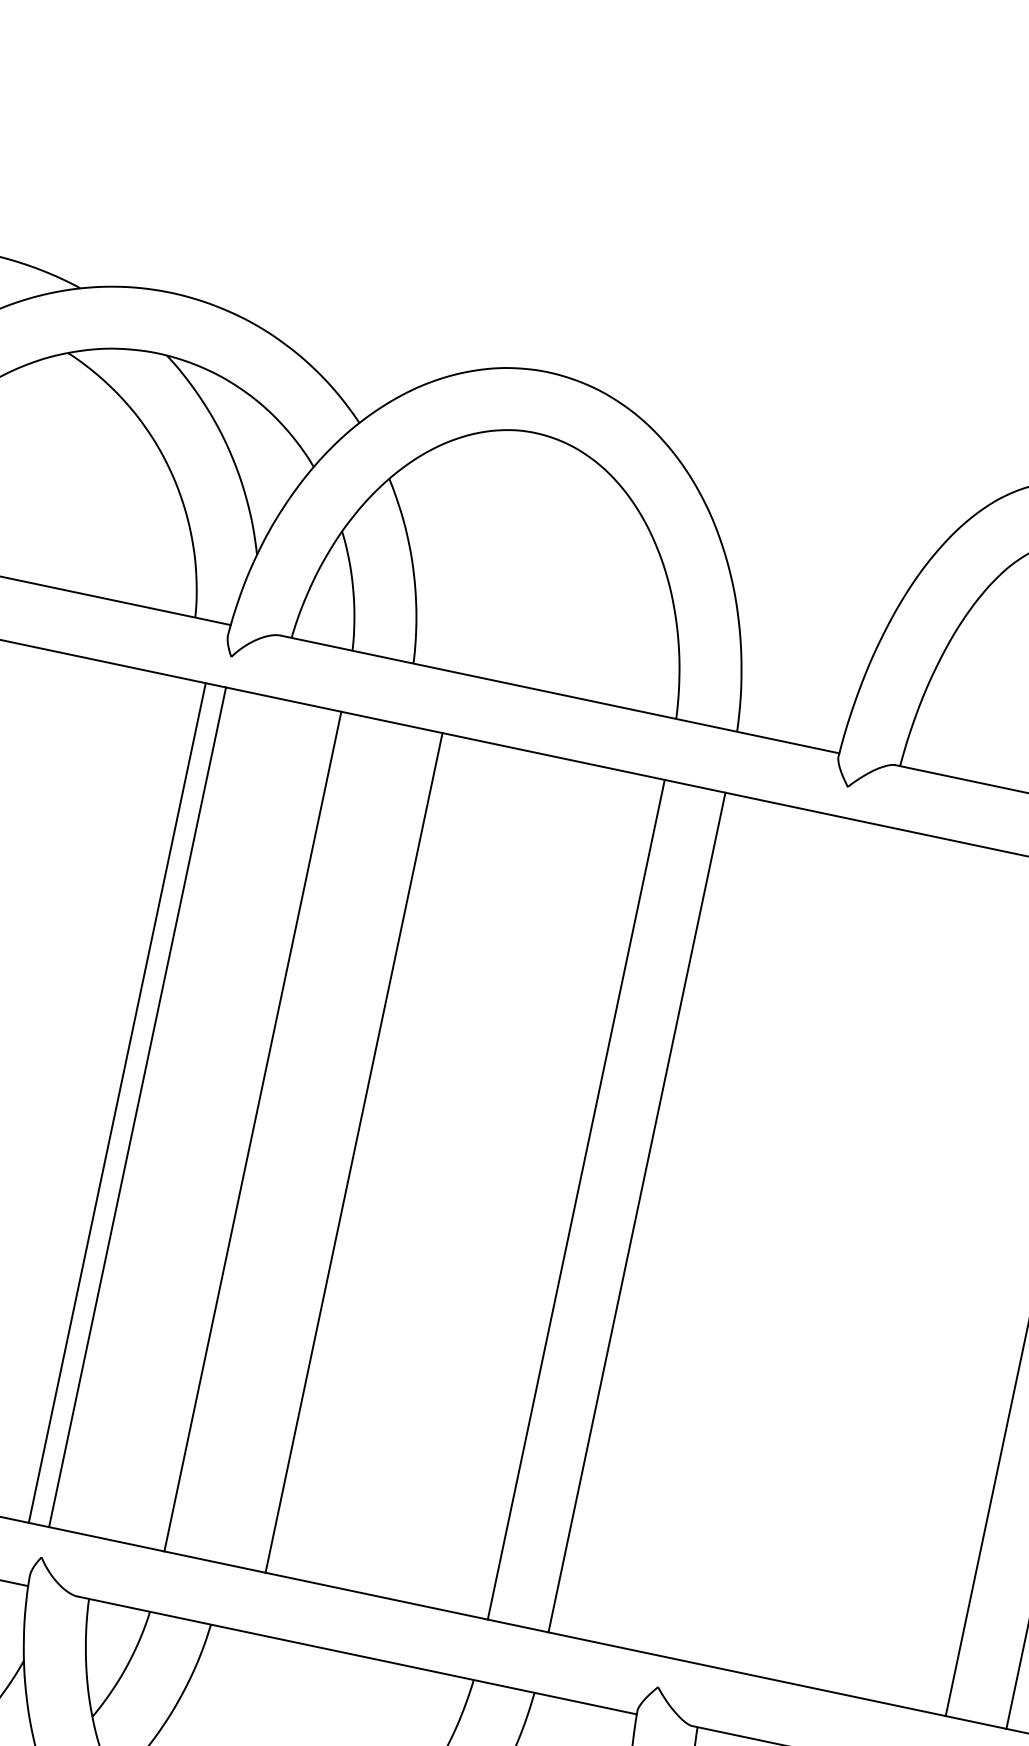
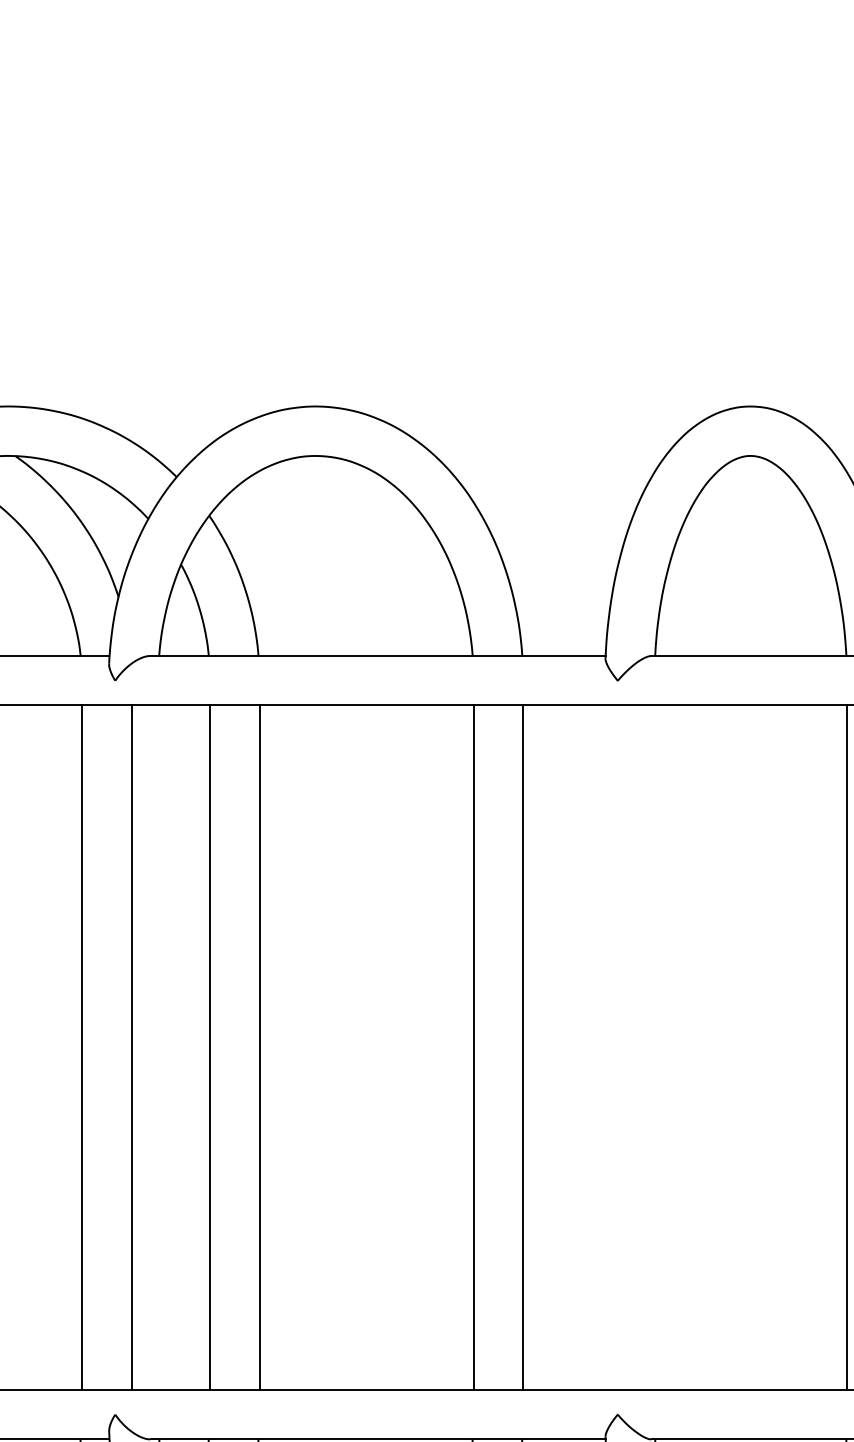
line: (117, 1102) -> (131, 1047), moved
line: (138, 1107) -> (82, 1047), moved
line: (353, 1152) -> (259, 1047), moved

